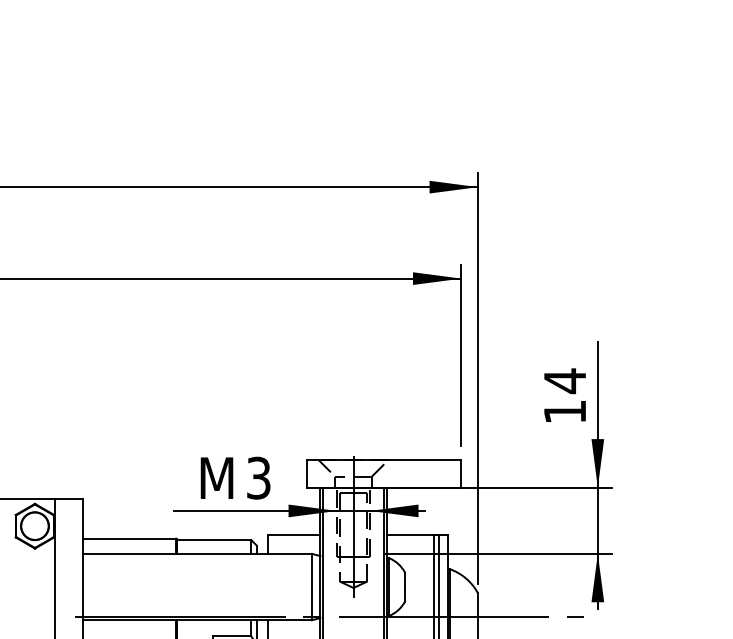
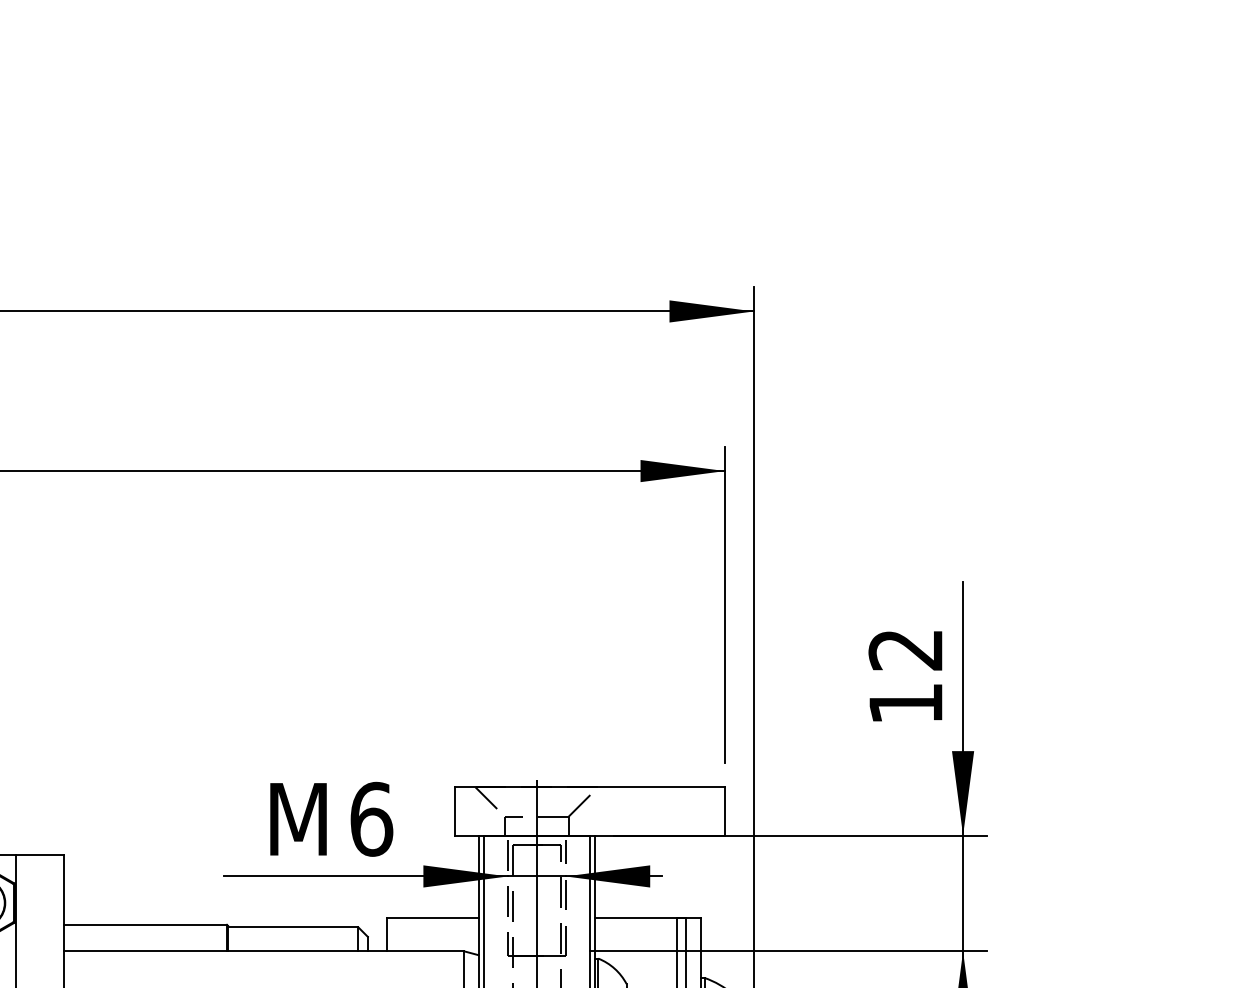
text: (564, 381) -> (904, 650), 14 -> 12
text: (259, 477) -> (372, 818), 3 -> 6

